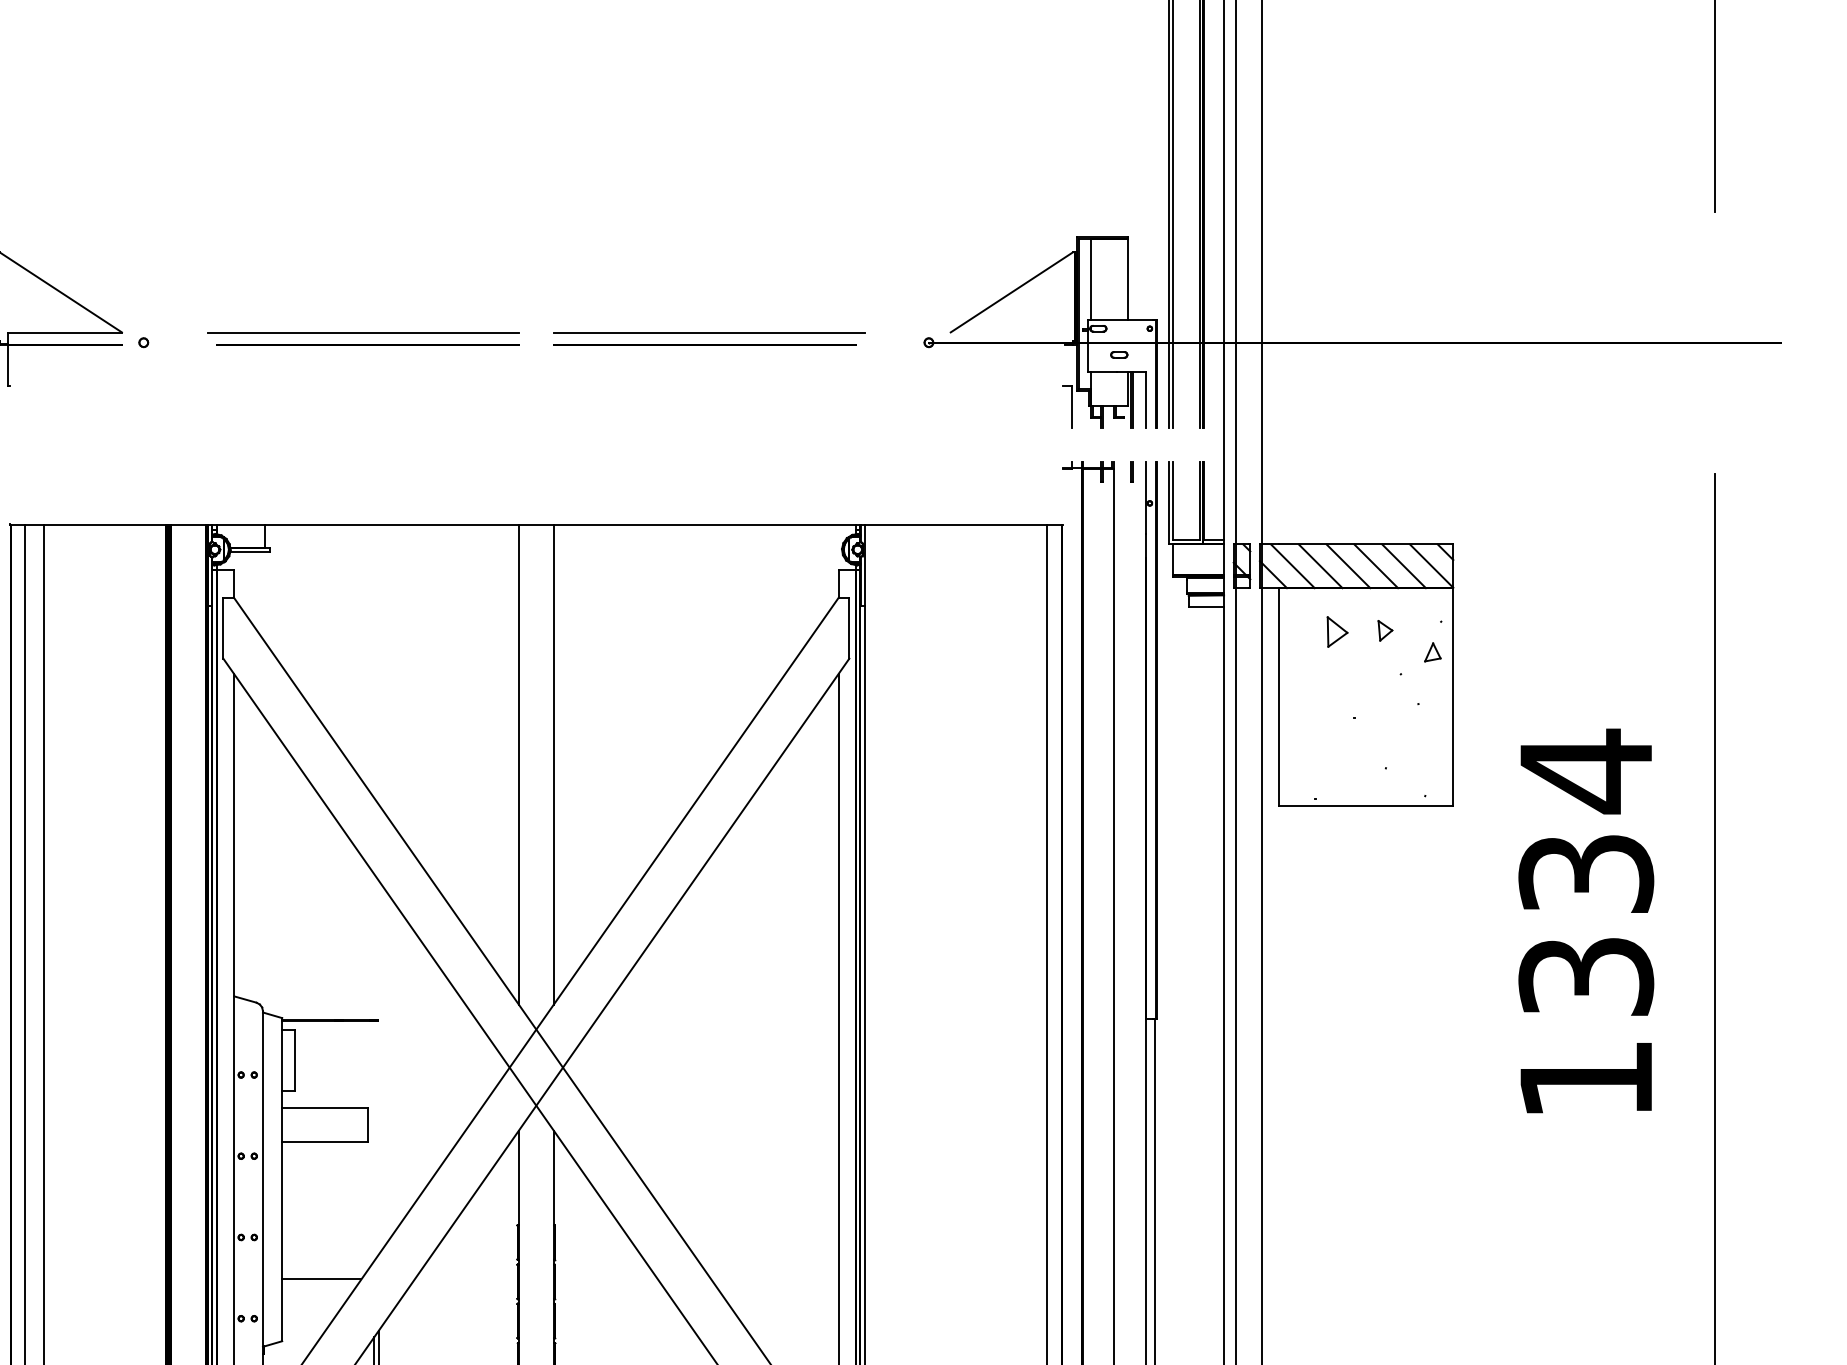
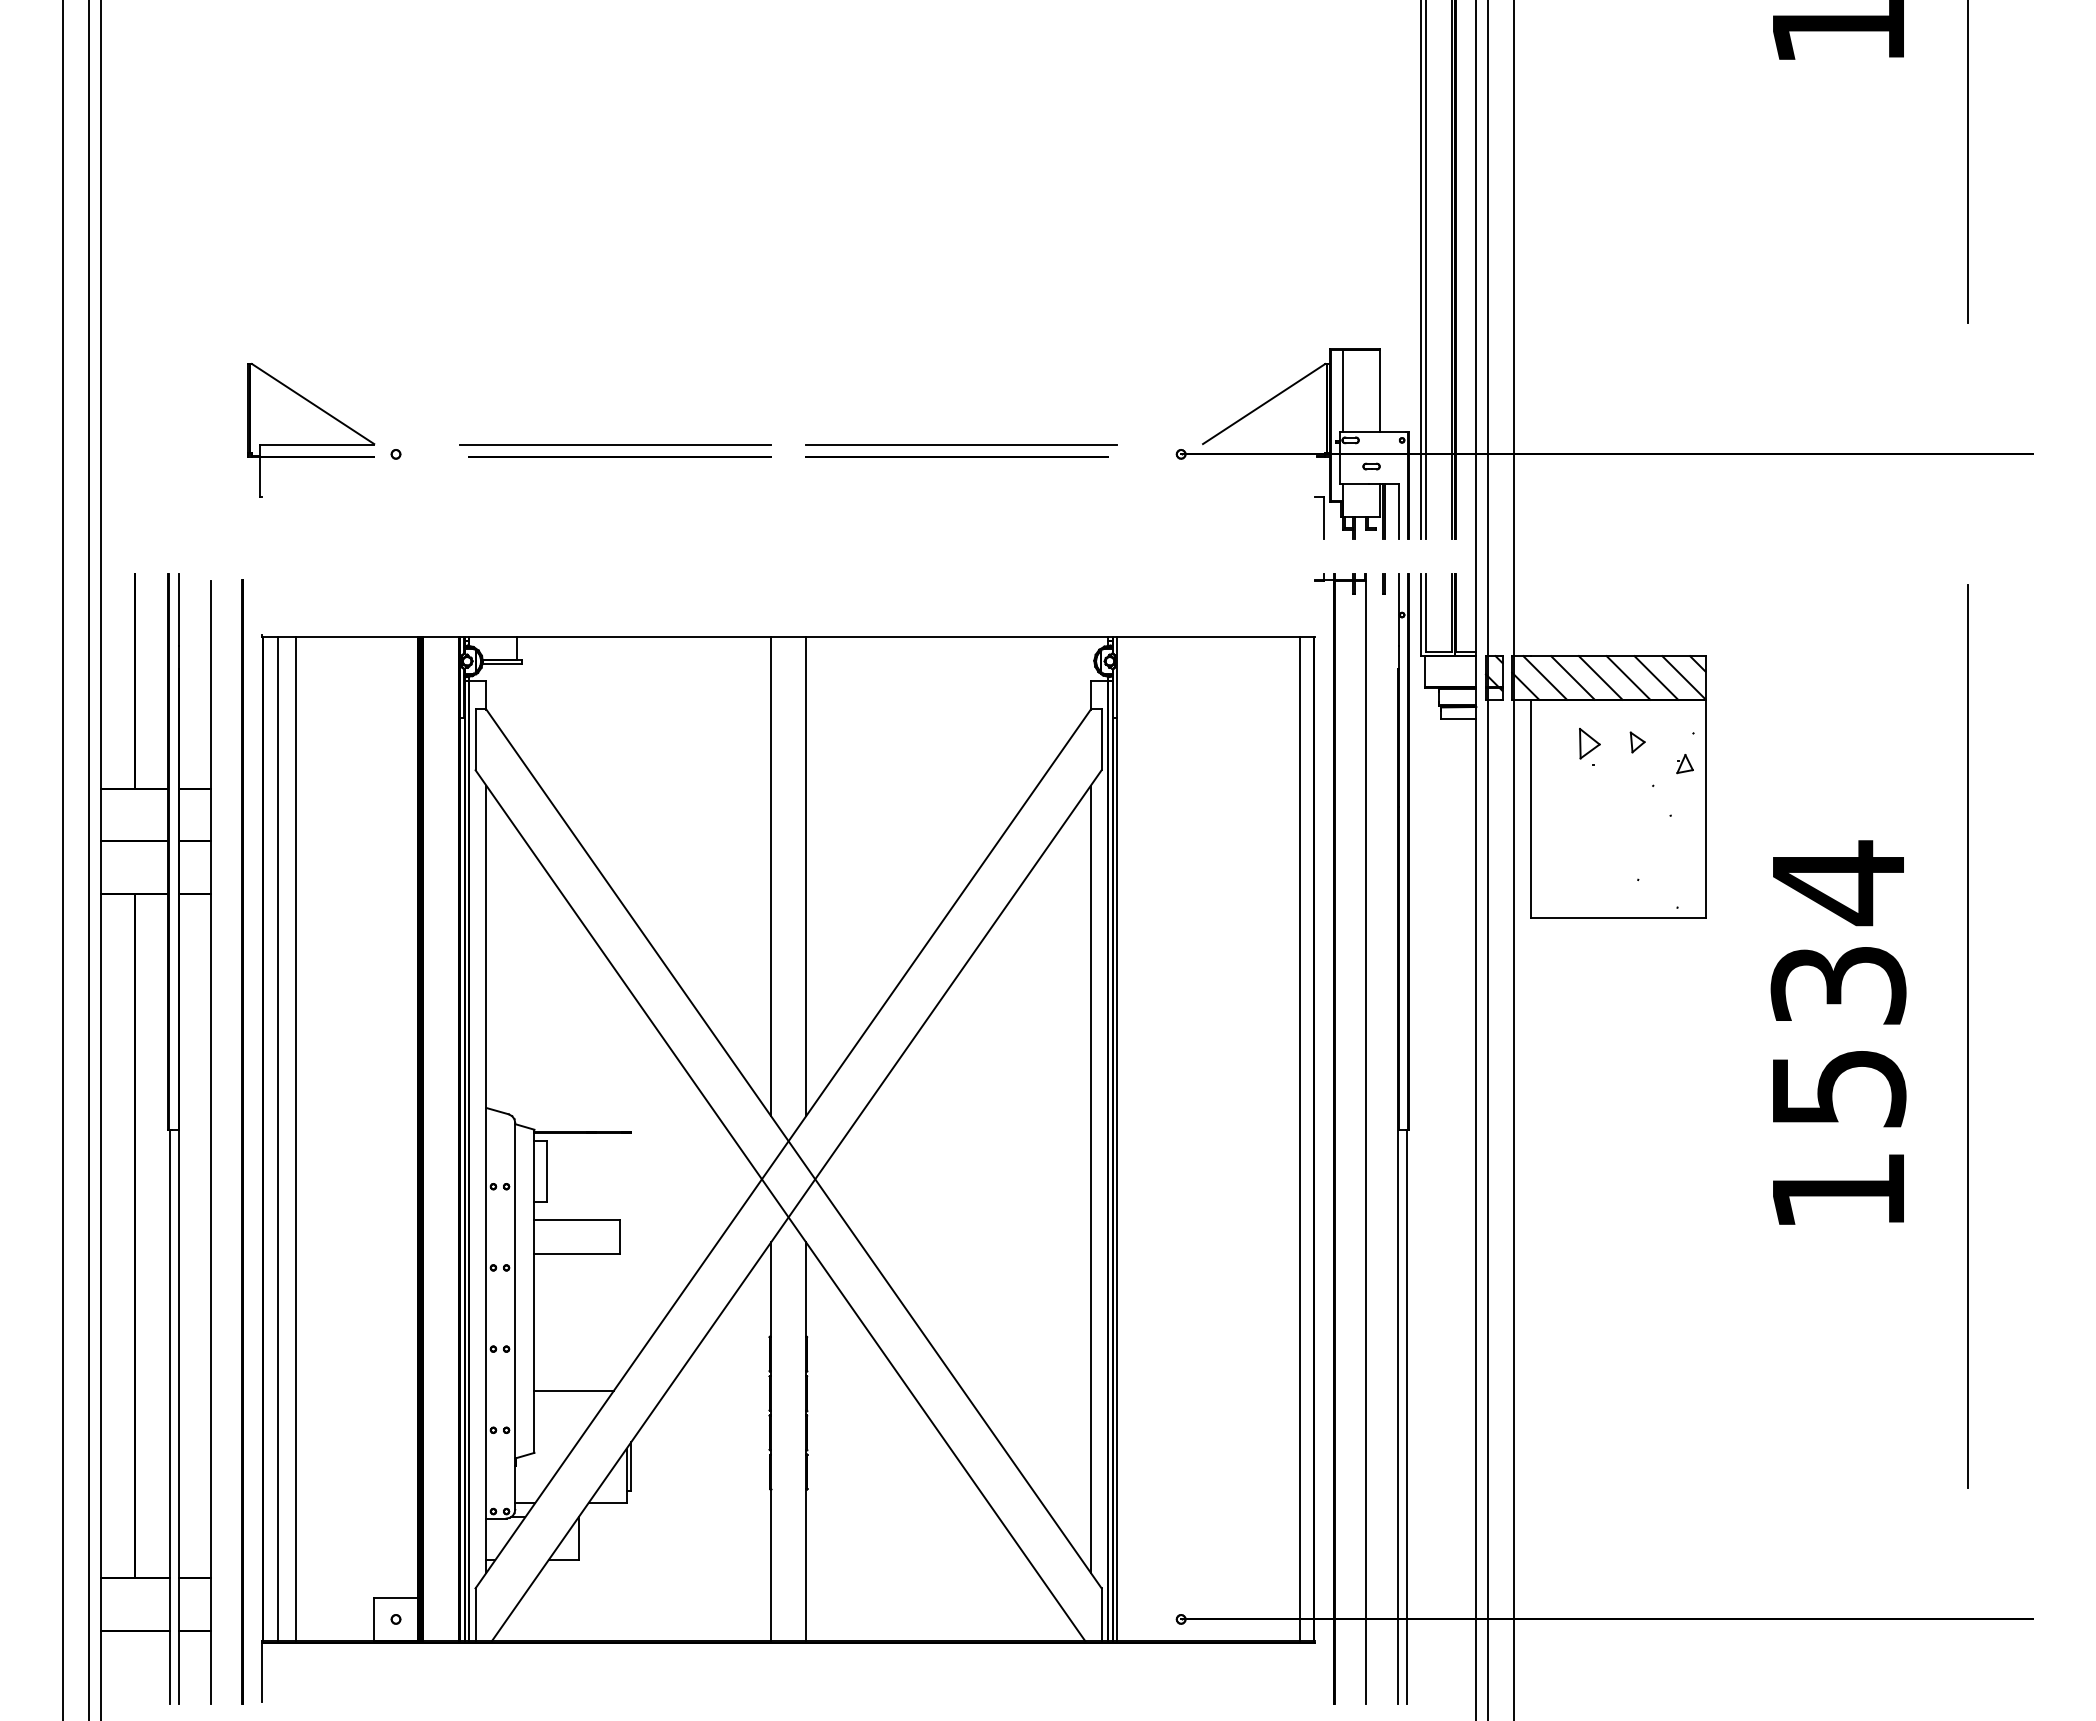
text: (1586, 976) -> (1838, 1088), 1334 -> 1534

